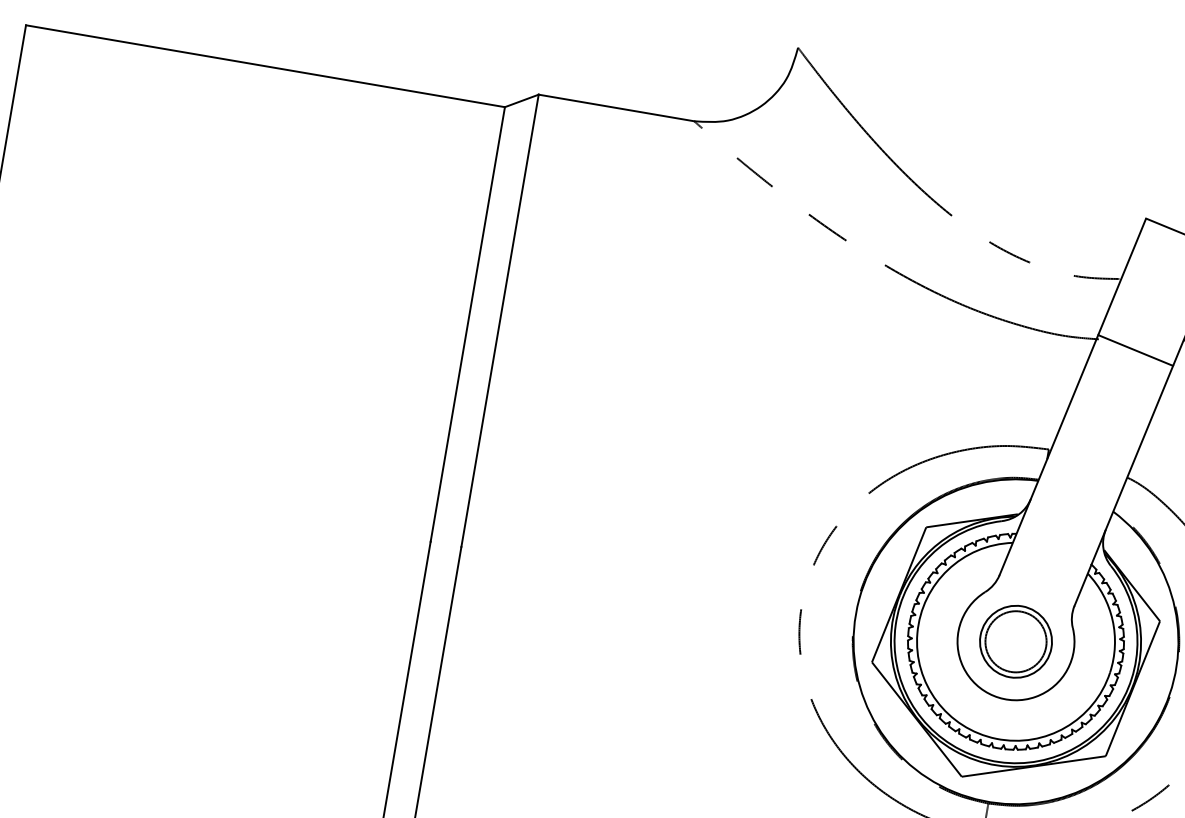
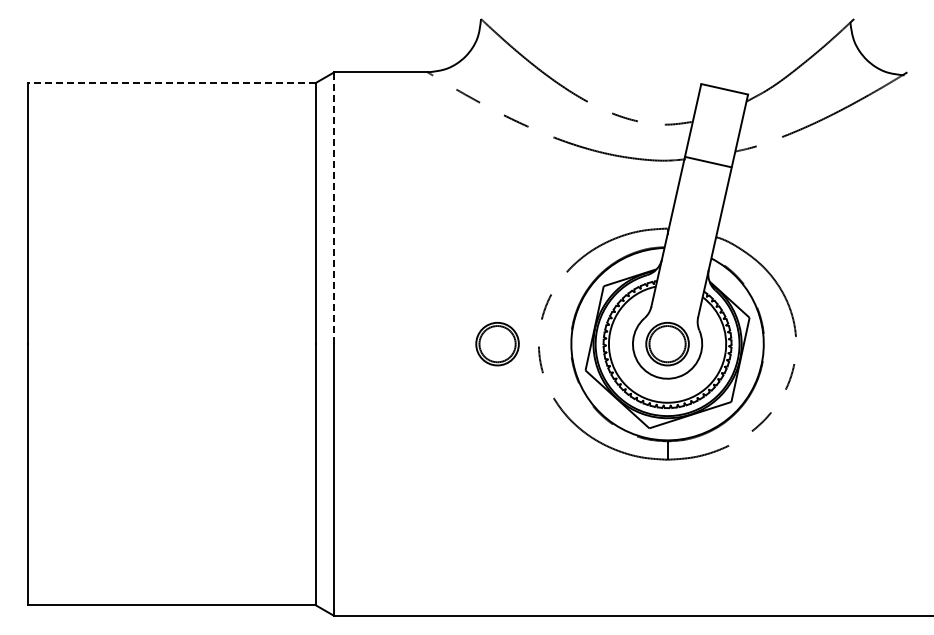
line: (264, 65) -> (171, 82), solid -> dashed
line: (500, 321) -> (334, 208), solid -> dashed
part: (733, 592) -> (497, 343), added

